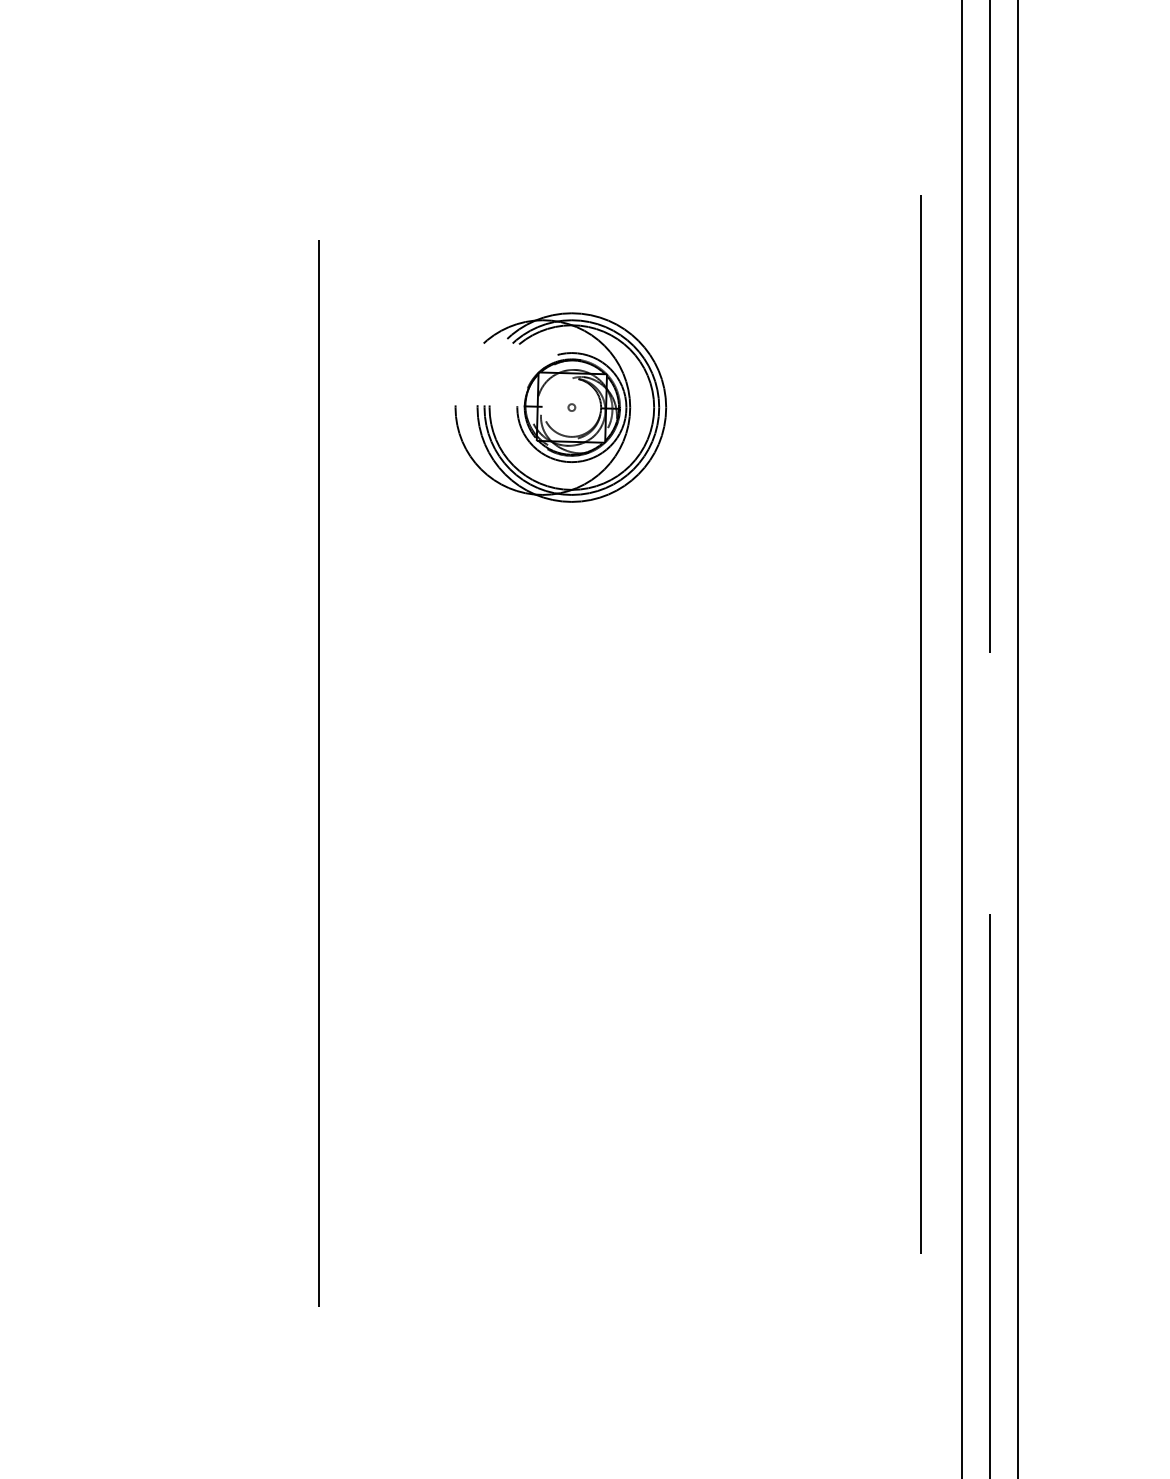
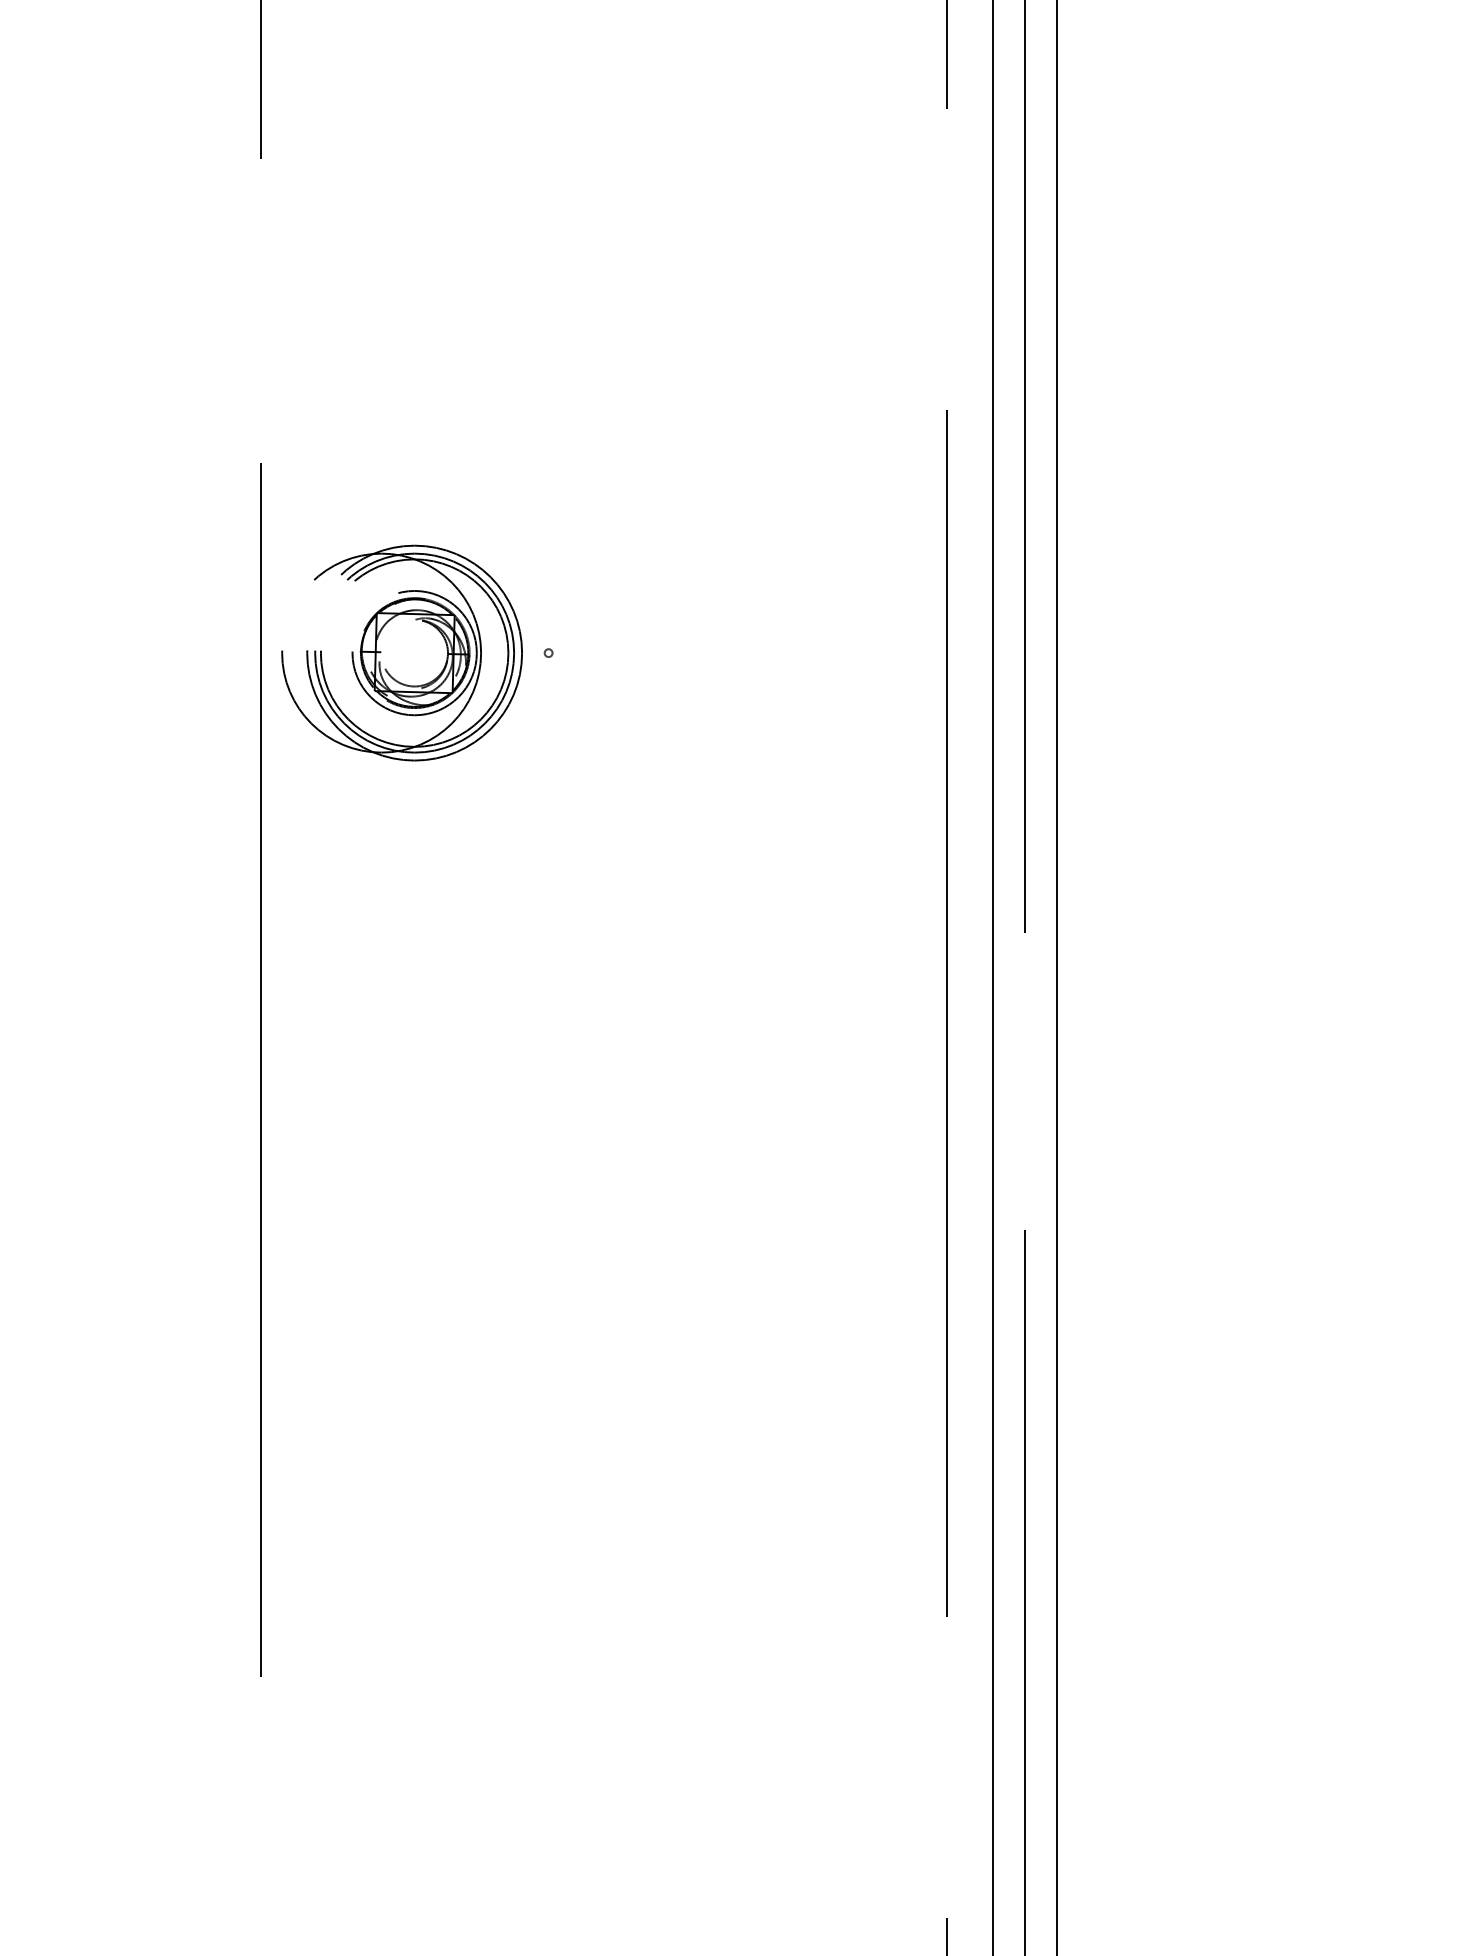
part: (560, 407) -> (401, 652), moved

